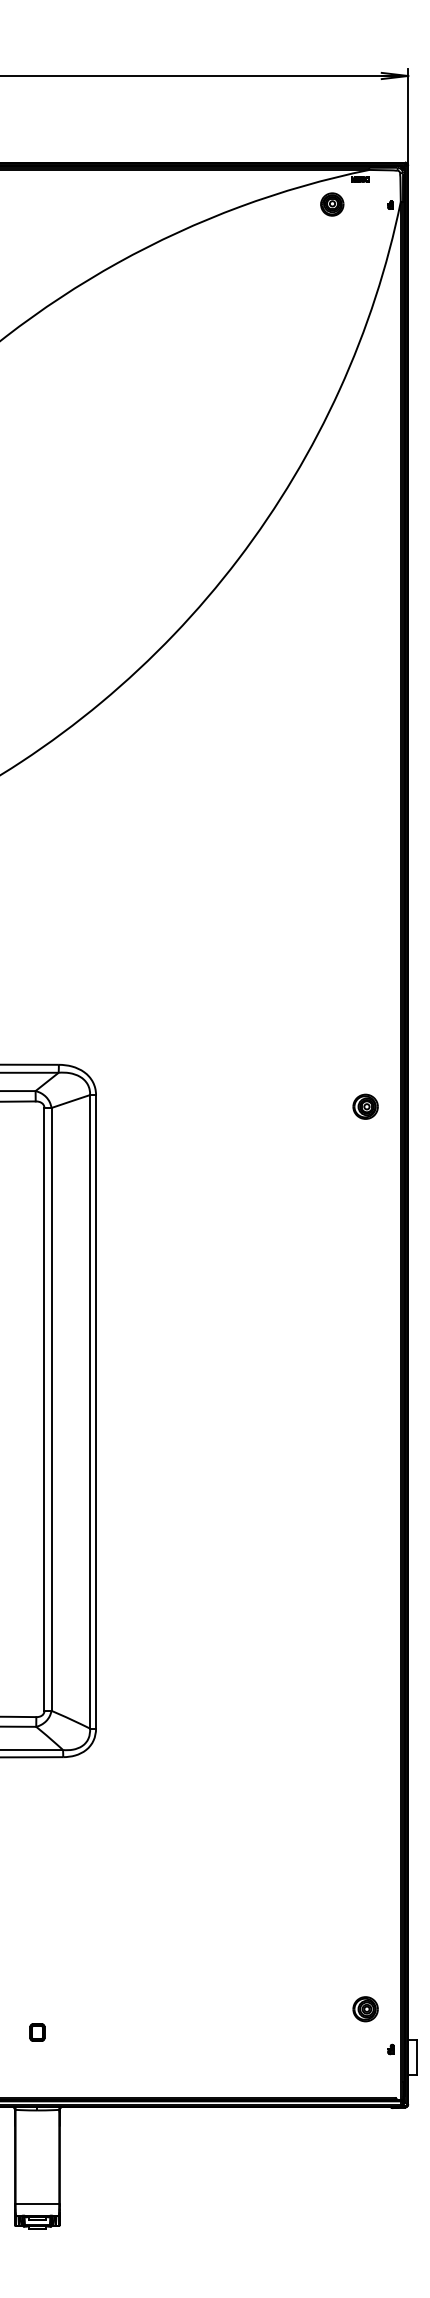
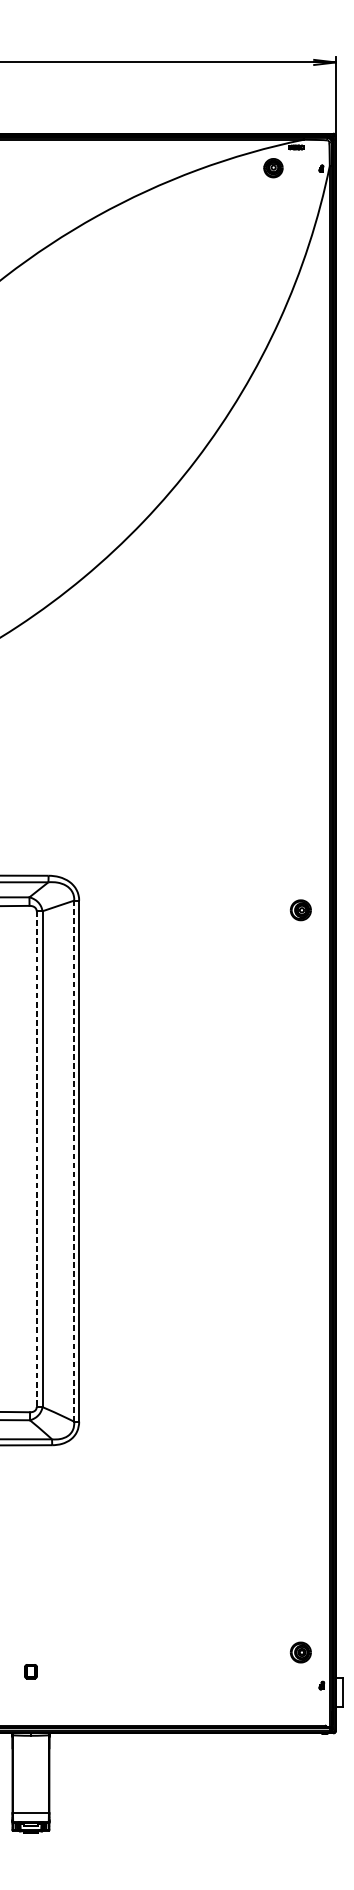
line: (44, 1409) -> (36, 1159), solid -> dashed
line: (90, 1411) -> (74, 1160), solid -> dashed

